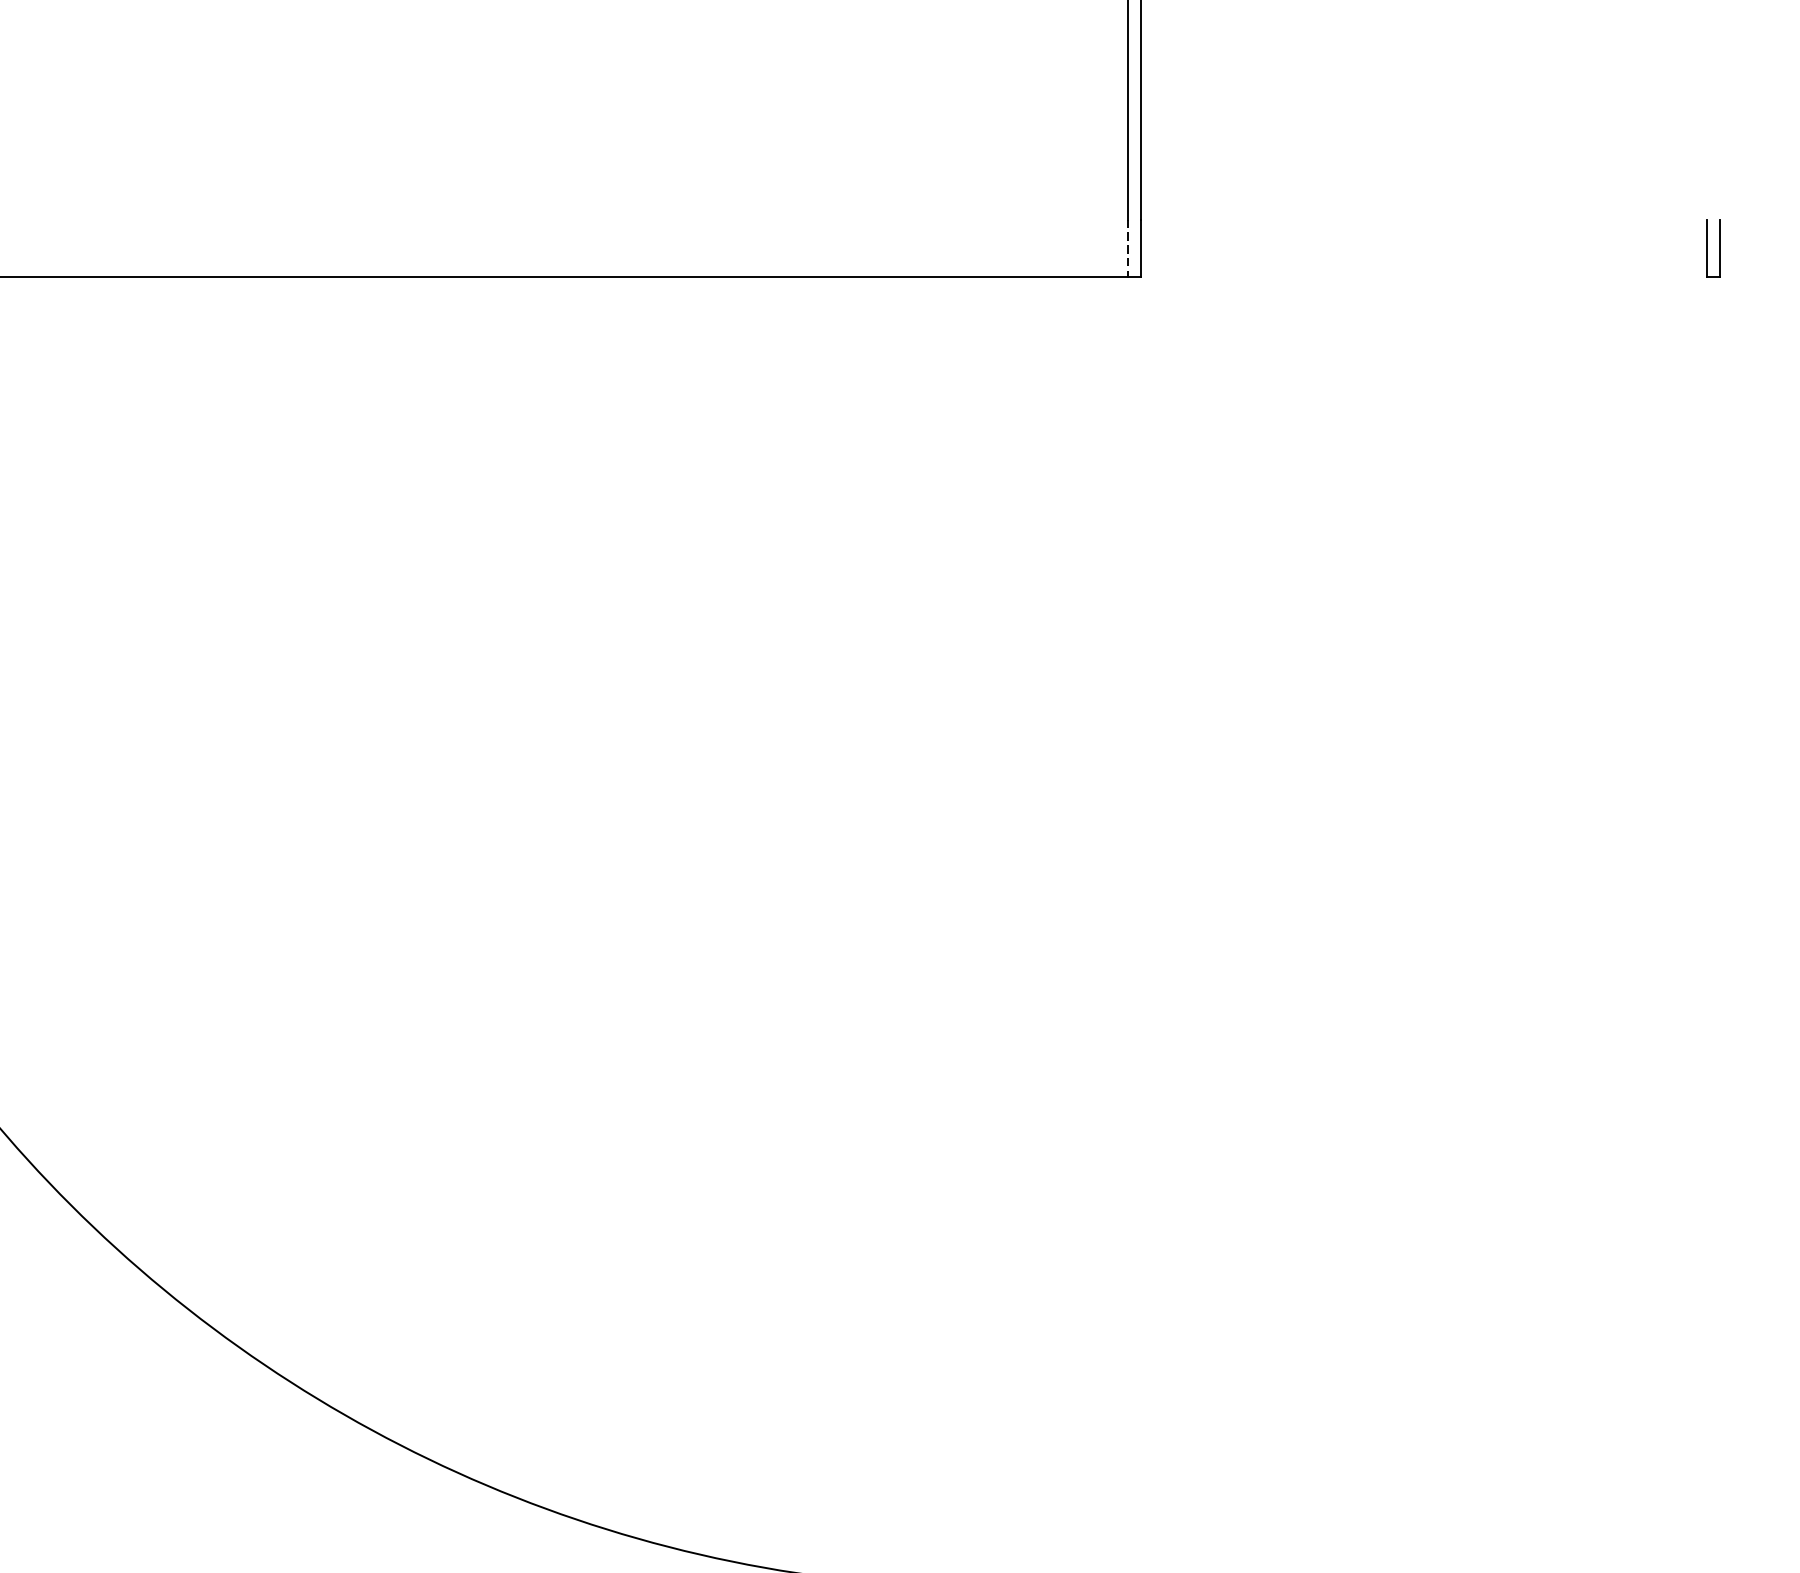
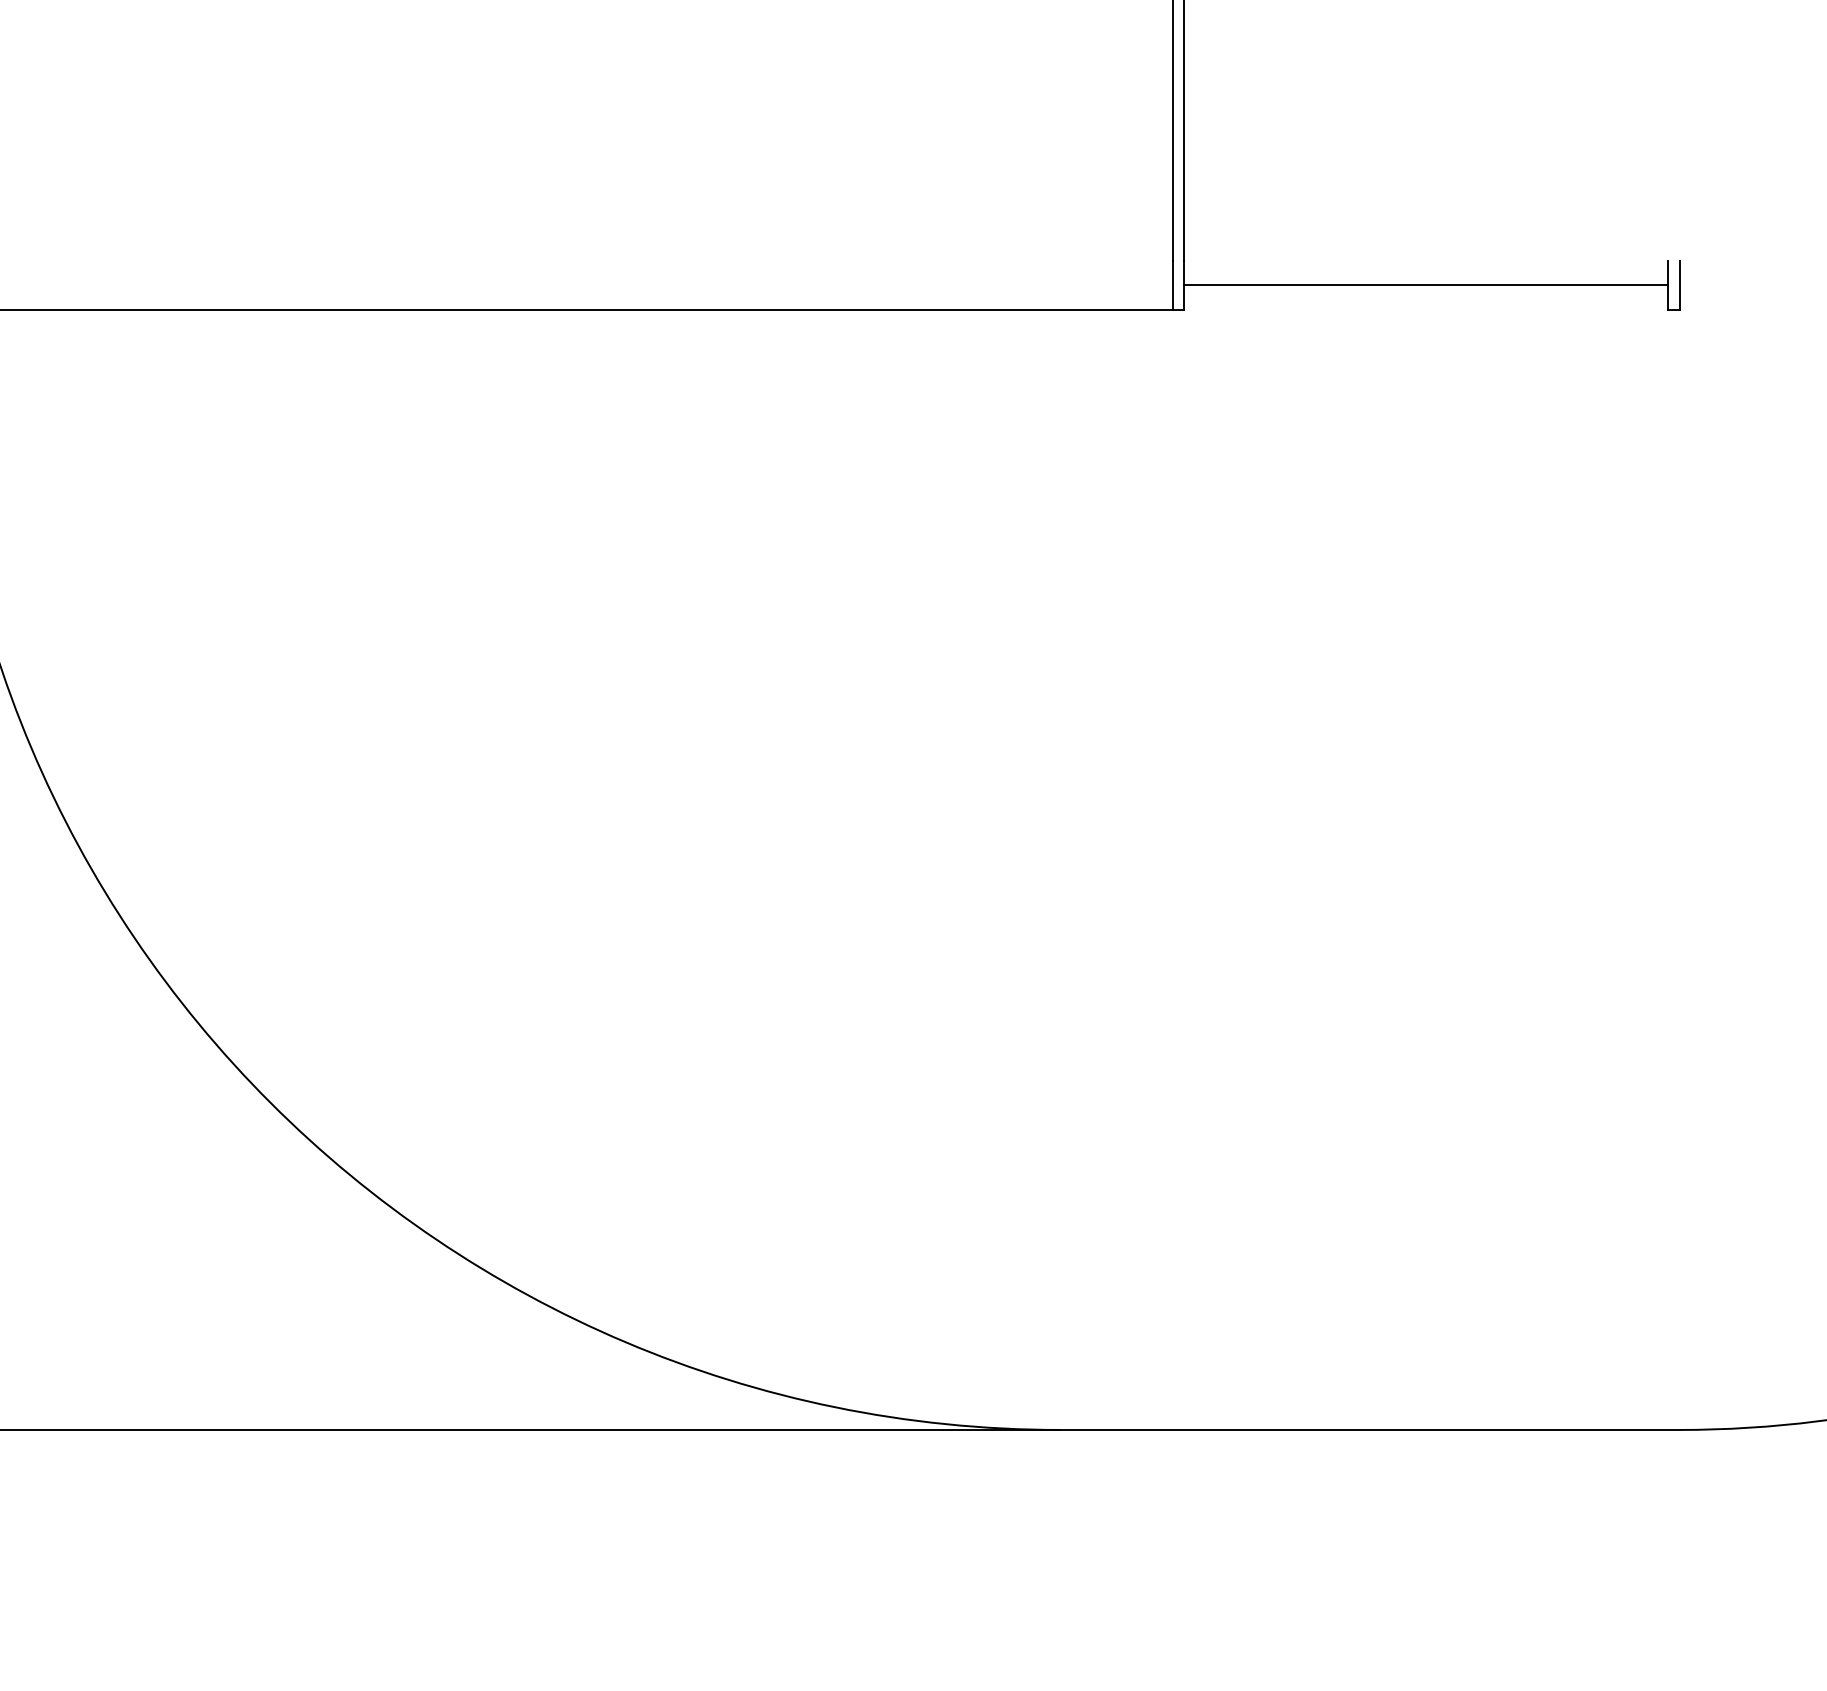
line: (1424, 247) -> (1426, 284), added
line: (1128, 248) -> (1173, 285), dashed -> solid

